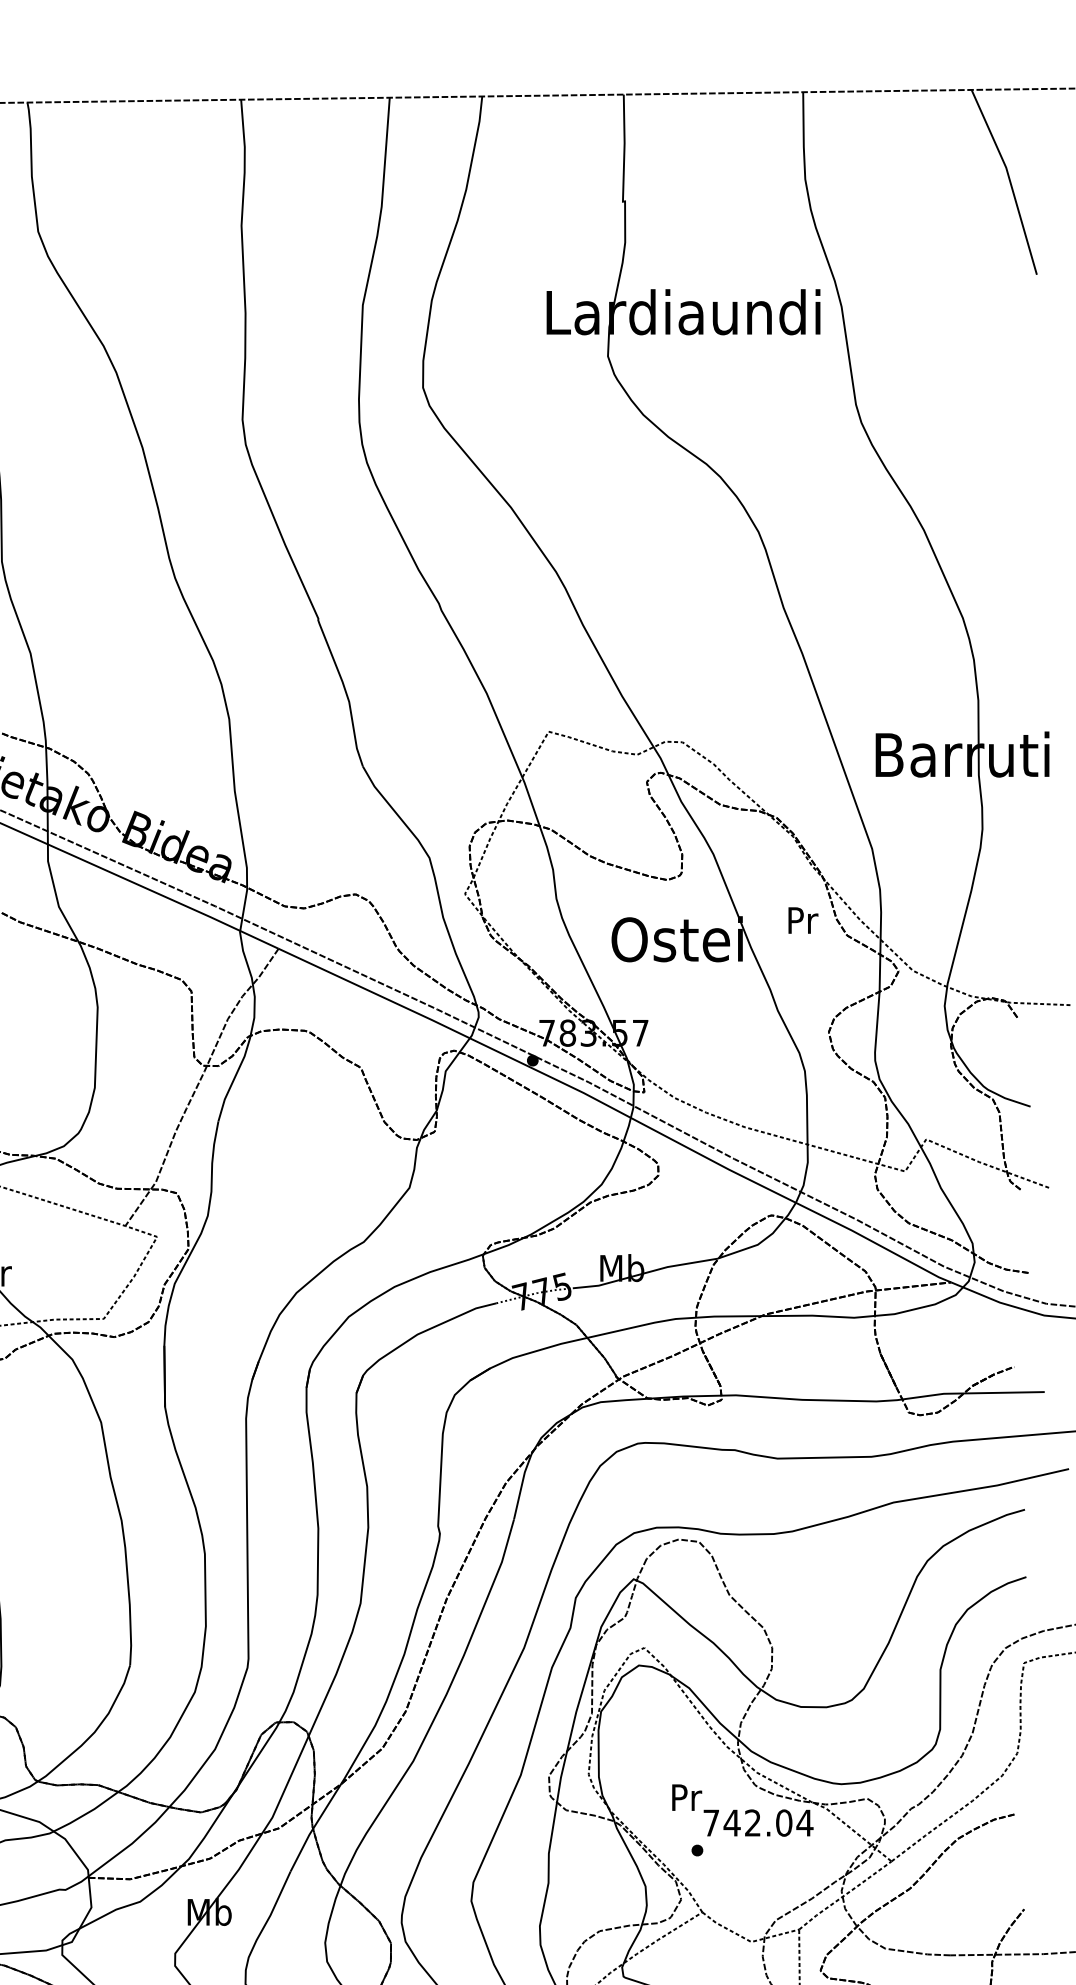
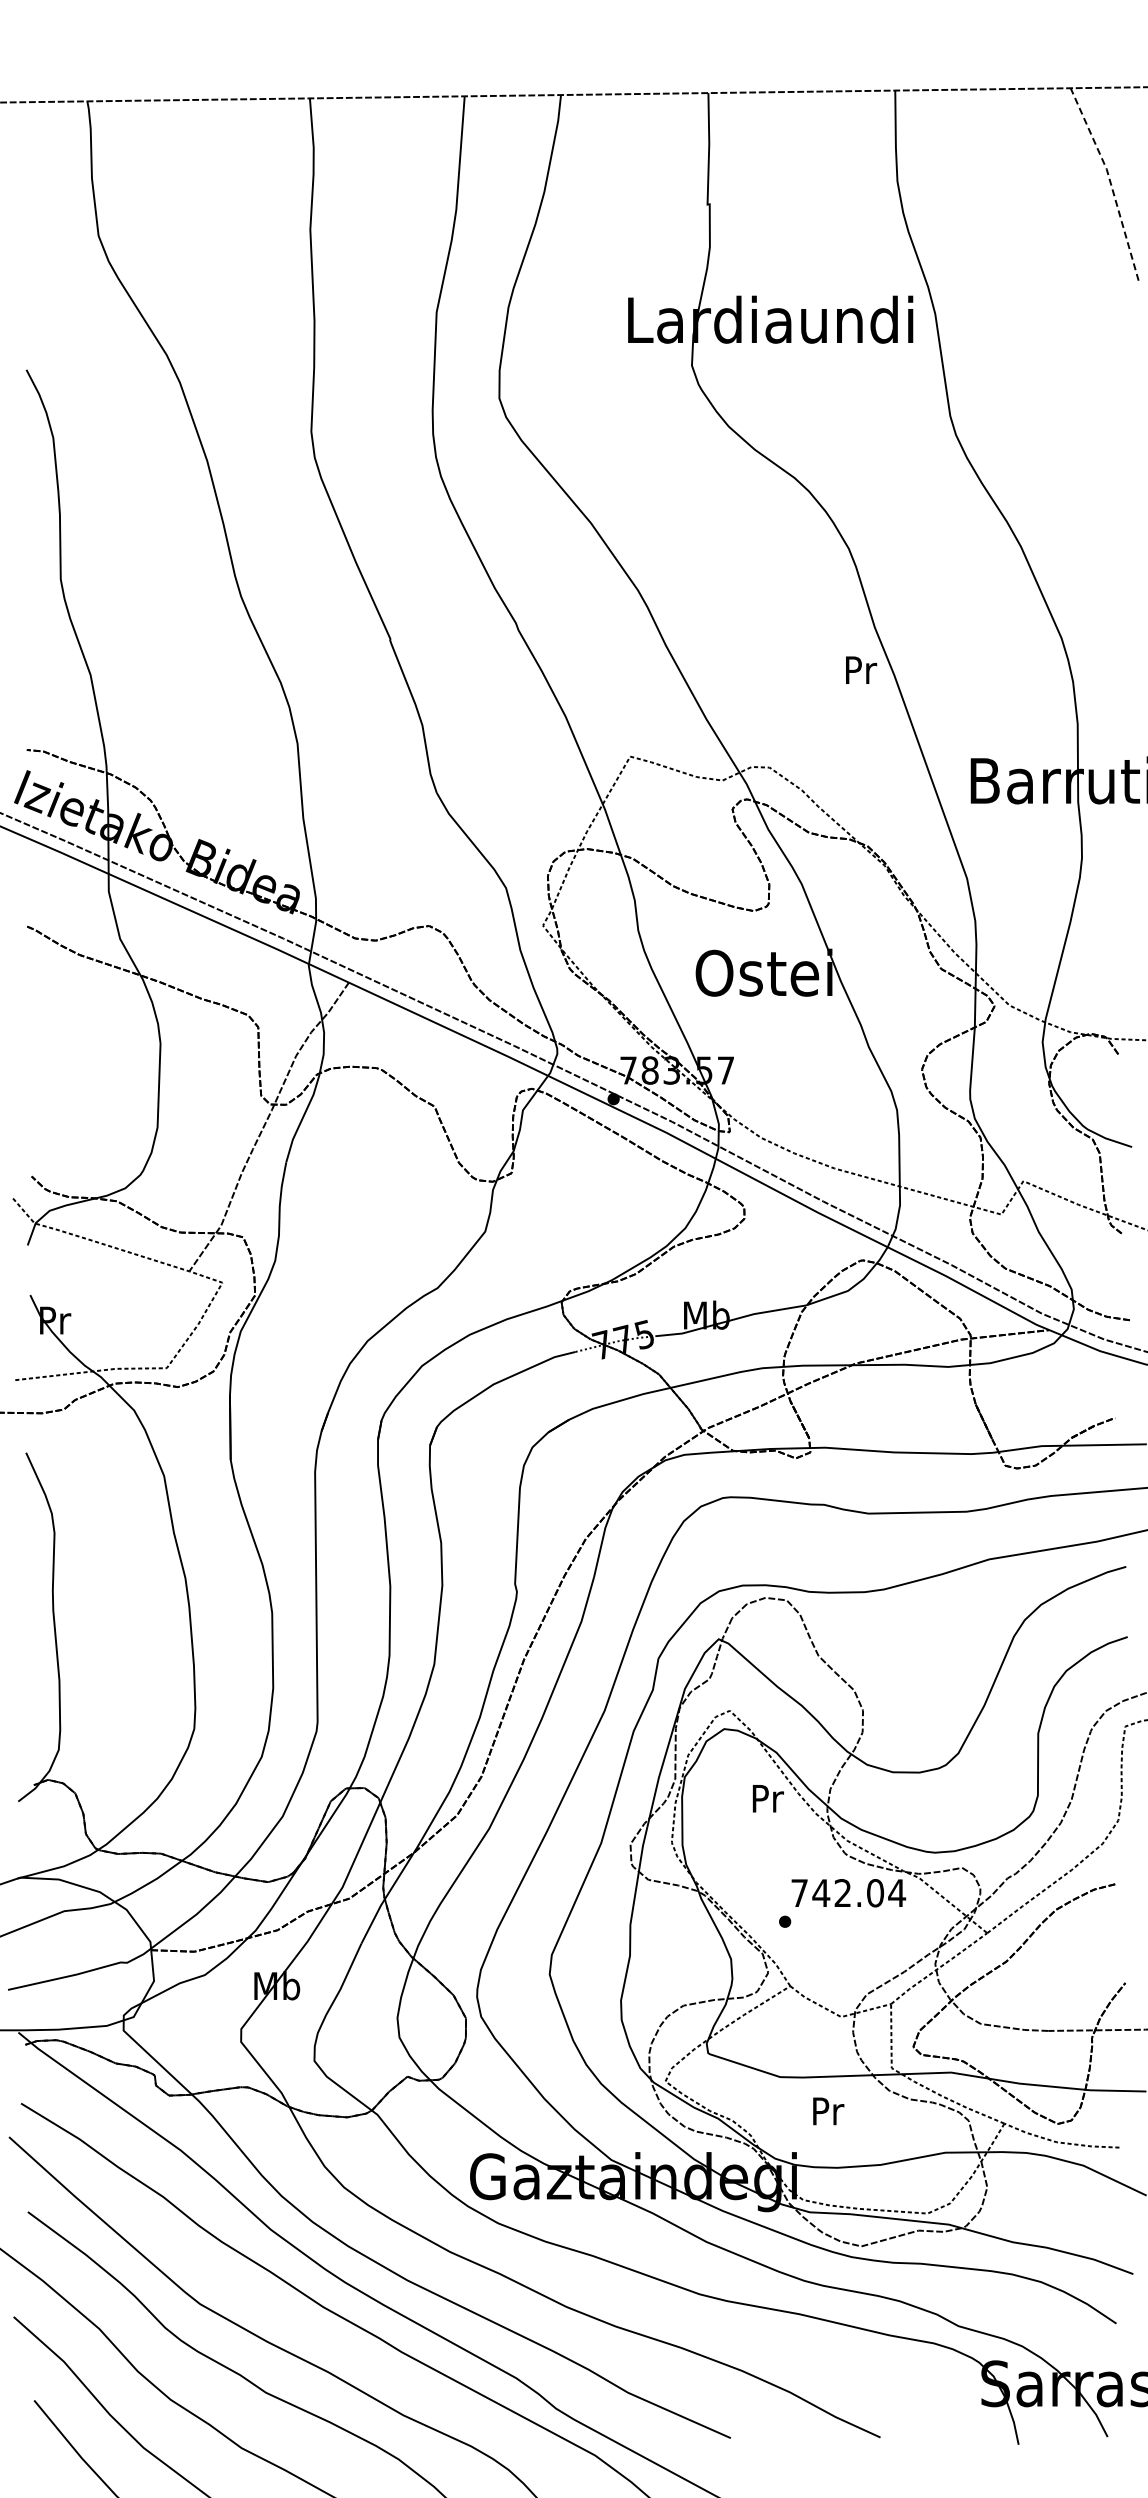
line: (1009, 179) -> (1110, 181), solid -> dashed
text: (803, 919) -> (861, 669), moved
text: (686, 1797) -> (767, 1798), moved

